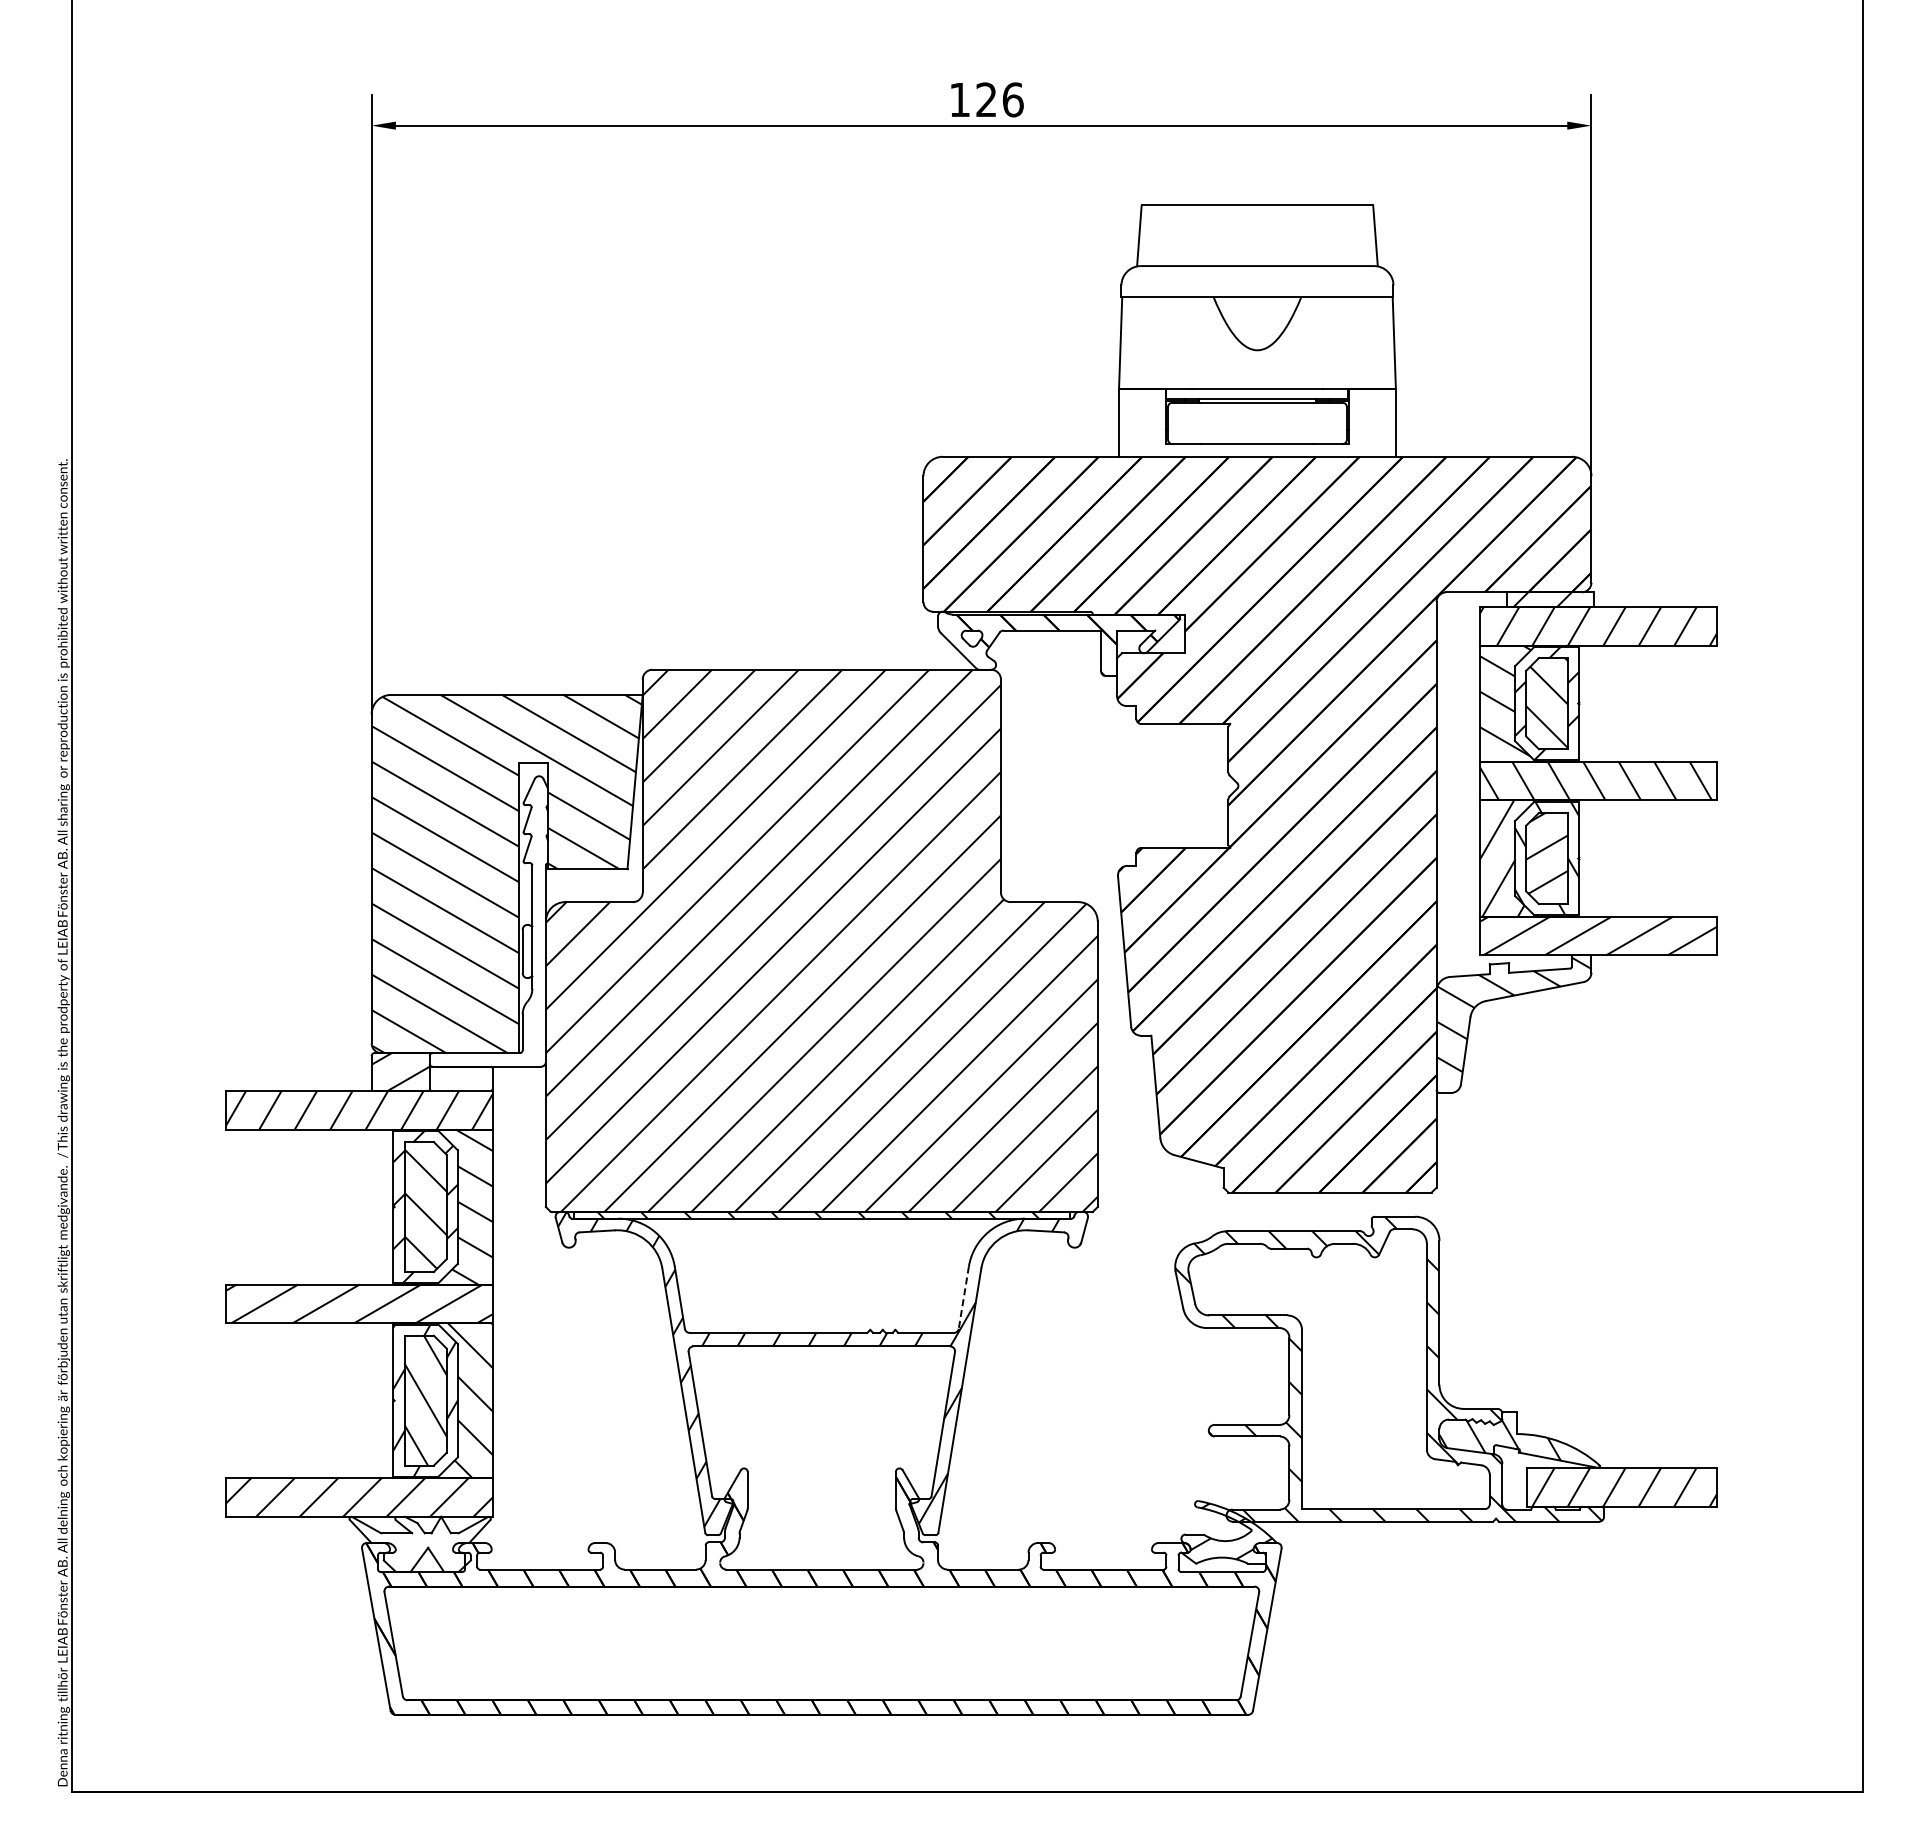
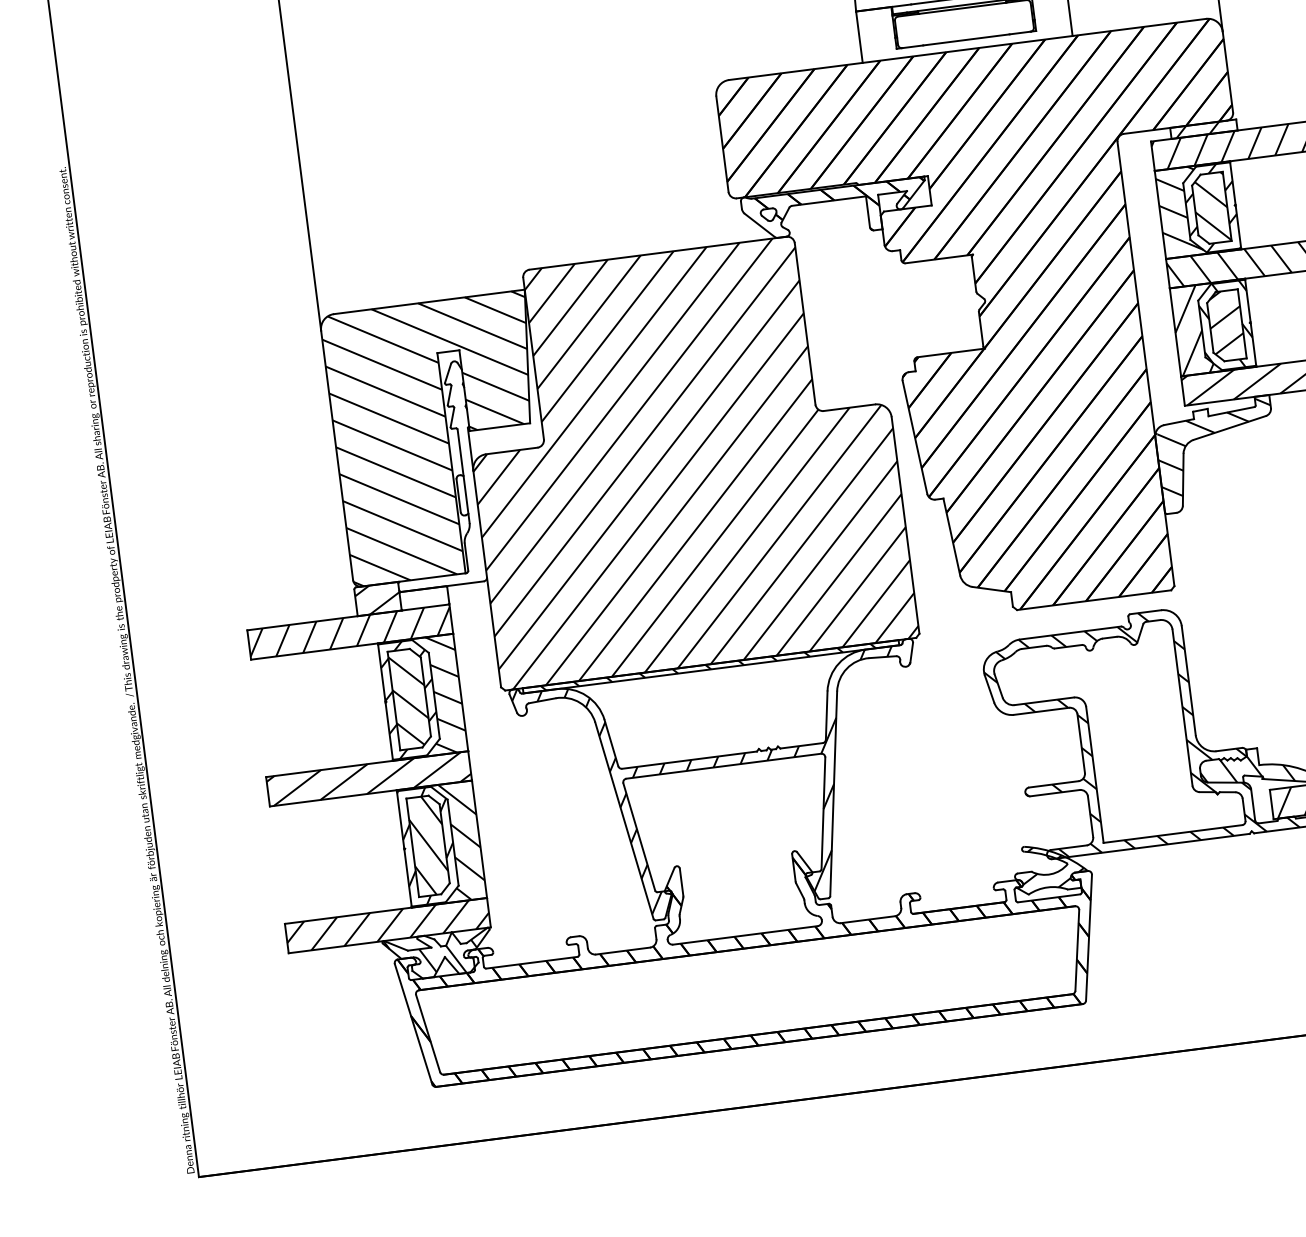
line: (963, 1297) -> (826, 715), dashed -> solid
hatch: (411, 1544) -> (431, 956), added

